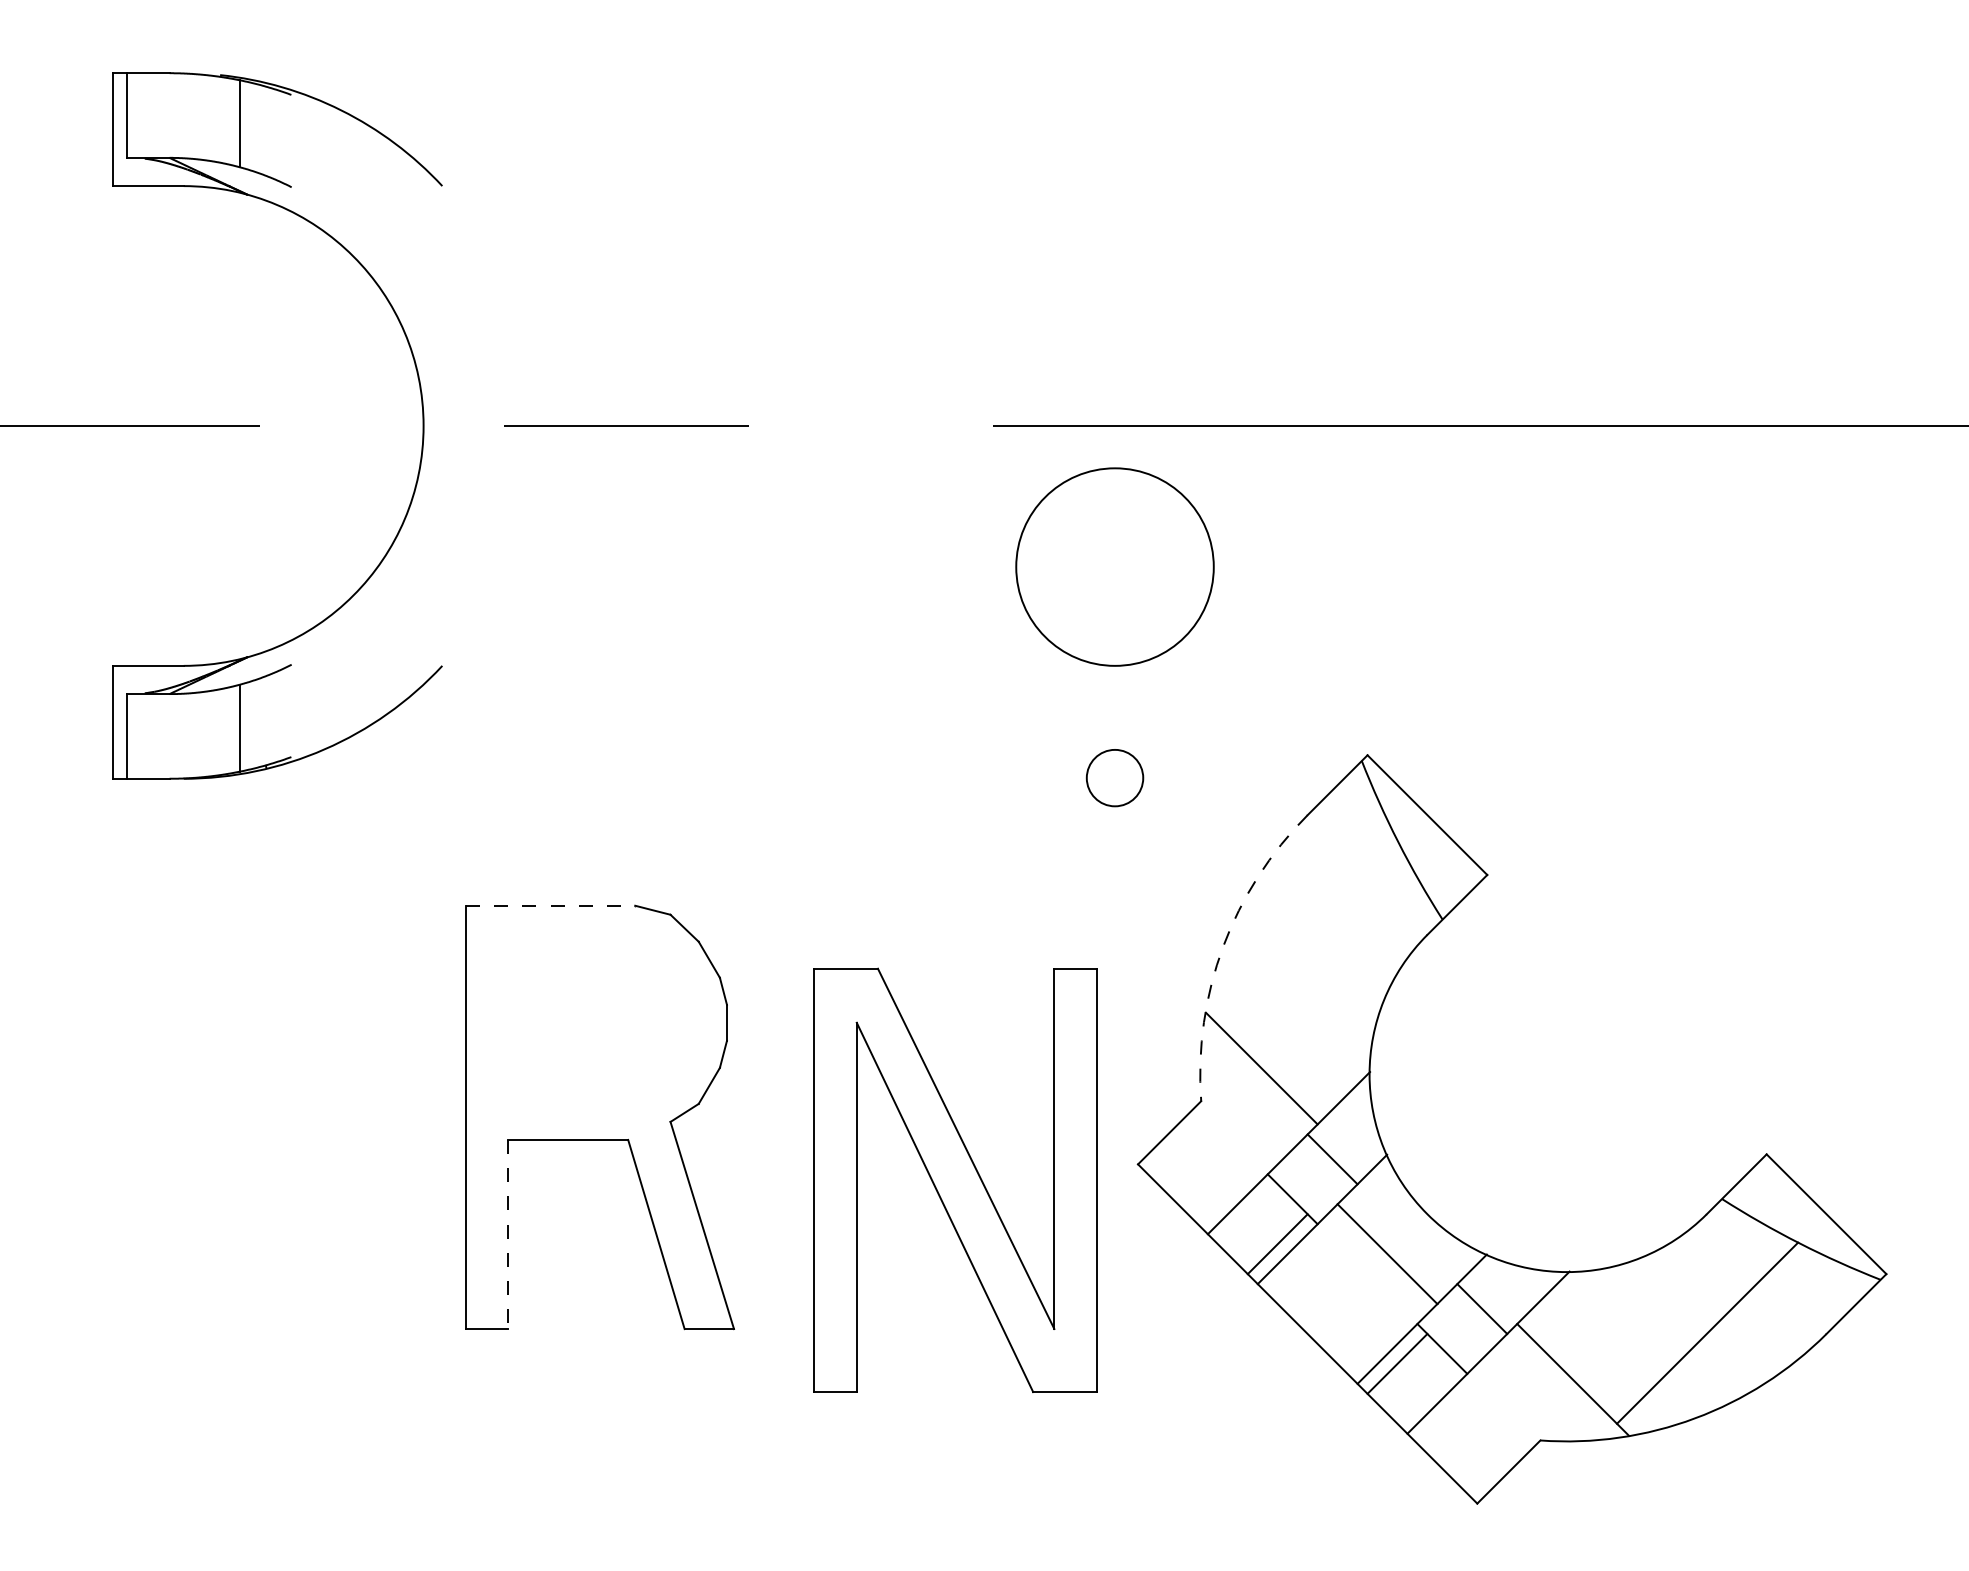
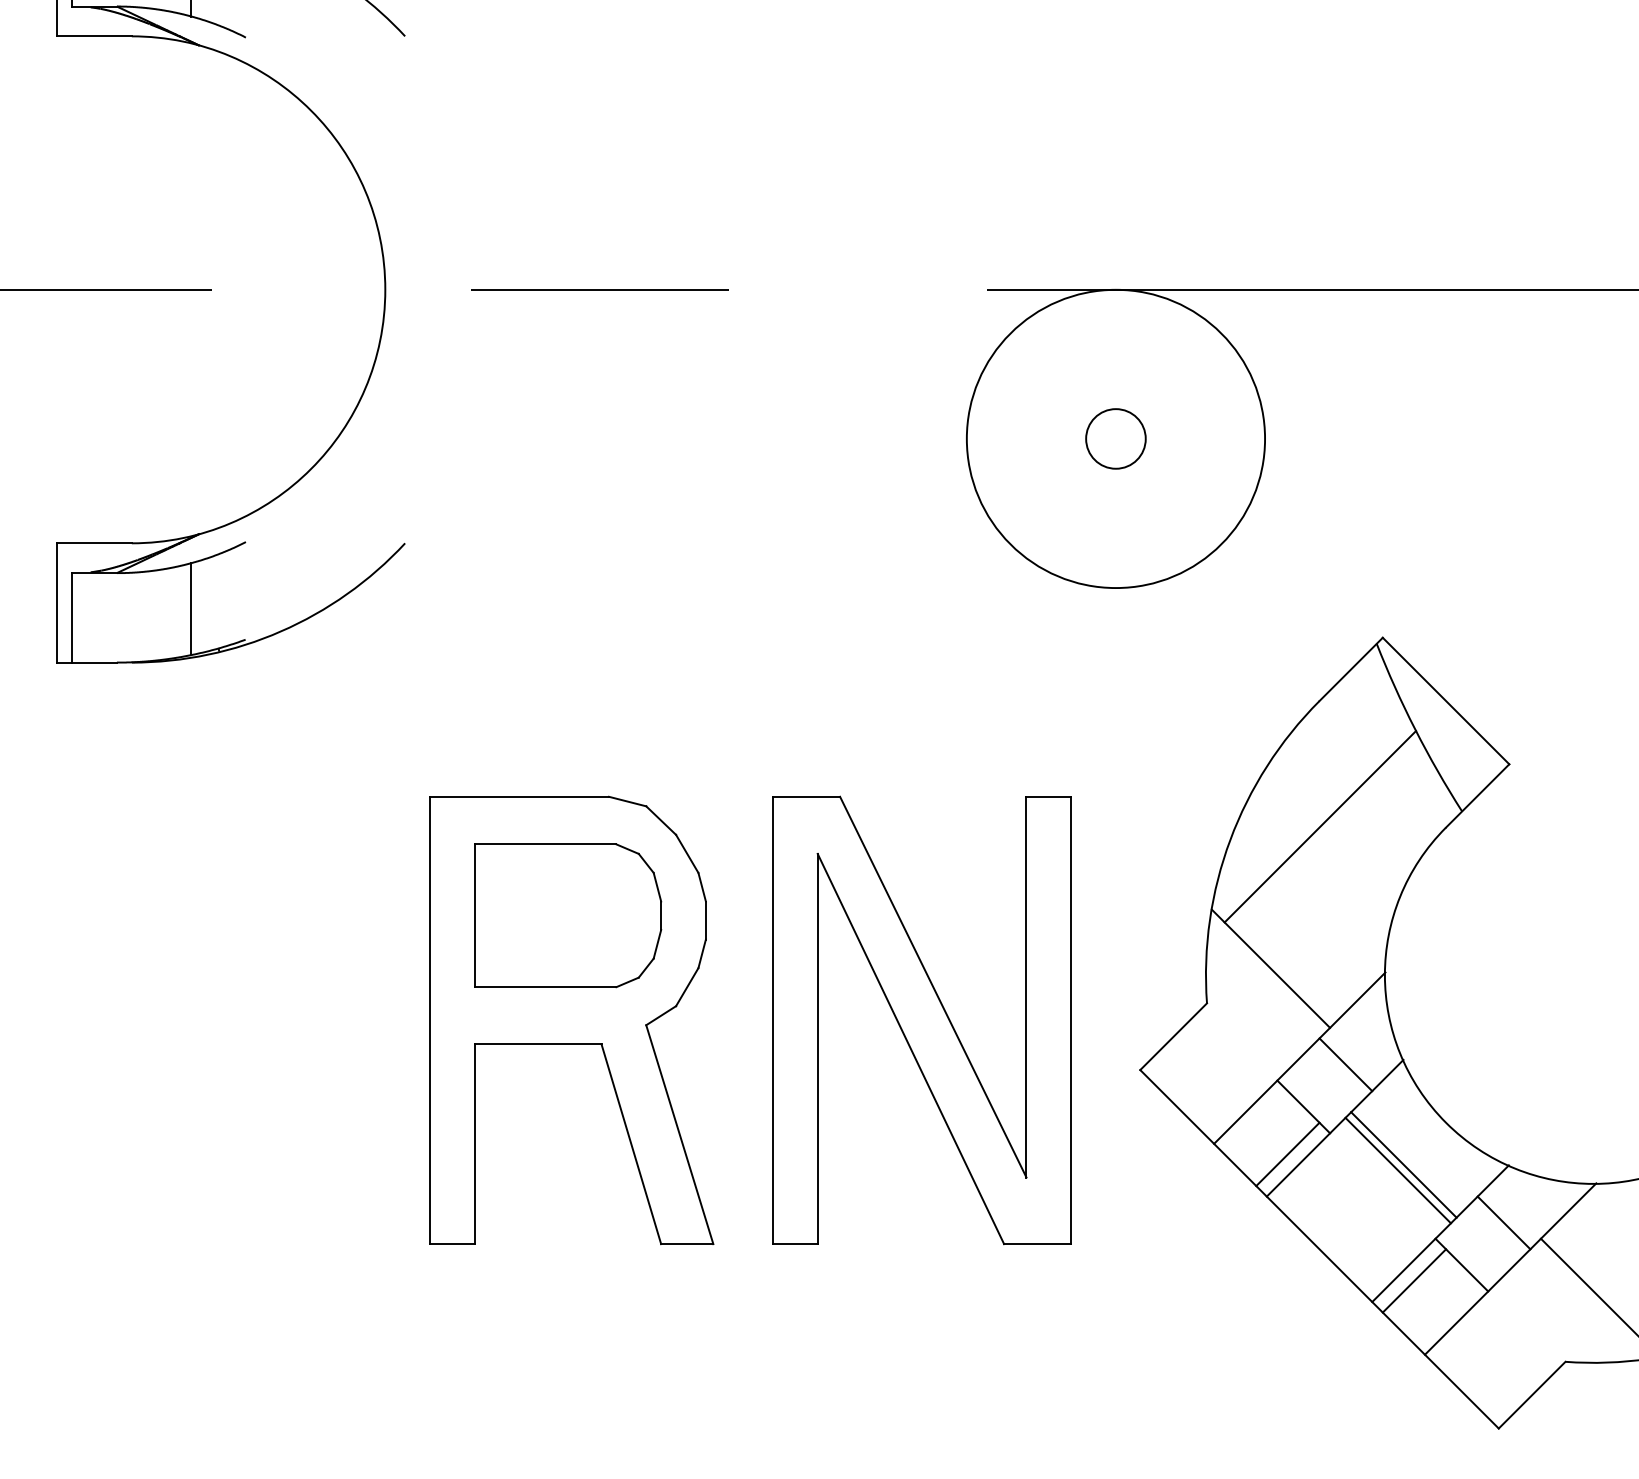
circle: (1114, 567) -> (1115, 439), size x1.43
circle: (1114, 778) -> (1115, 439), moved
line: (550, 905) -> (519, 796), dashed -> solid
line: (1308, 933) -> (1320, 826), added
arc: (1223, 946) -> (1230, 839), dashed -> solid
part: (596, 1017) -> (568, 914), added
part: (955, 1179) -> (922, 1019), moved
line: (508, 1234) -> (475, 1144), dashed -> solid
line: (1382, 1259) -> (1398, 1170), added

